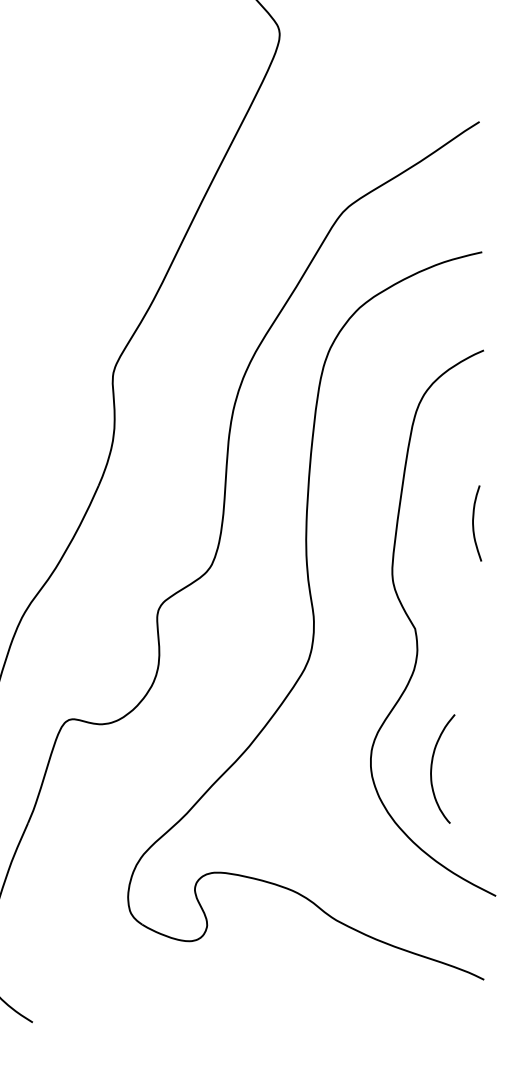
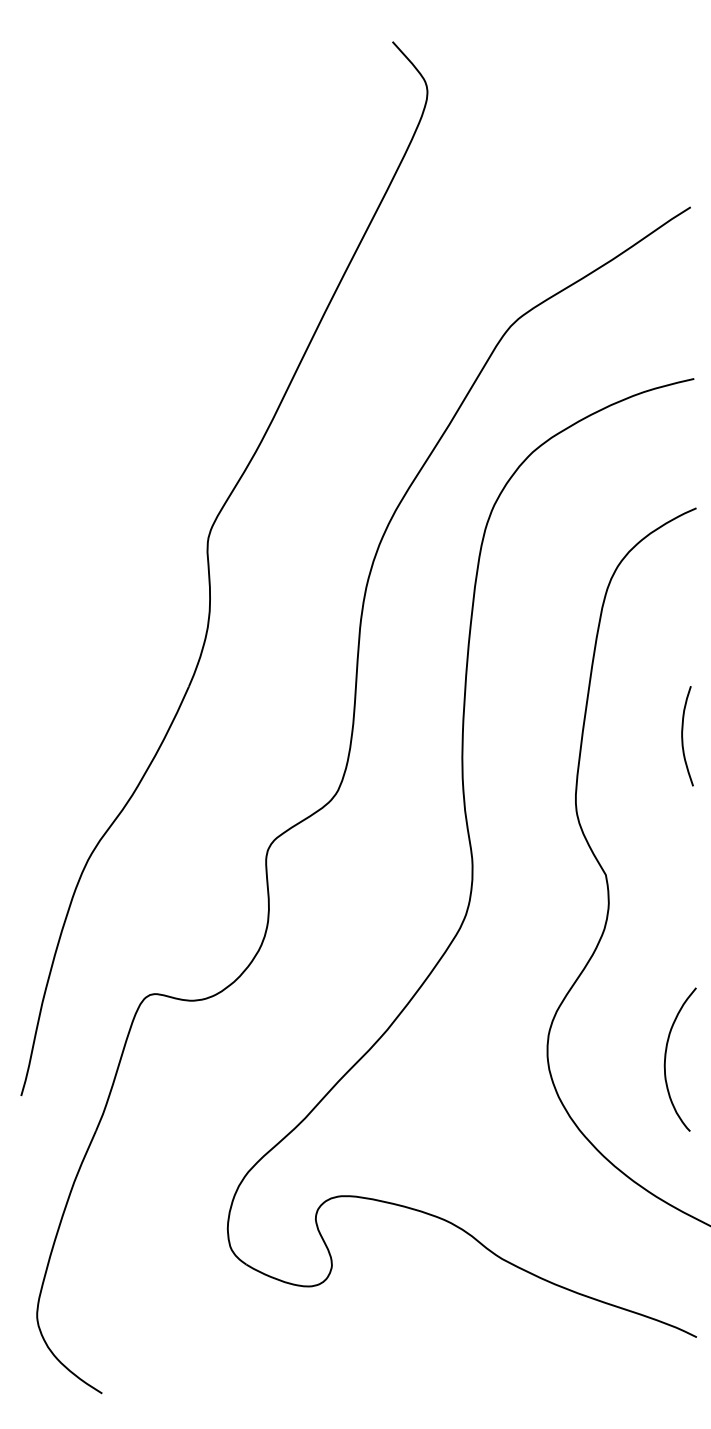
curve: (432, 767) -> (666, 1057), moved

